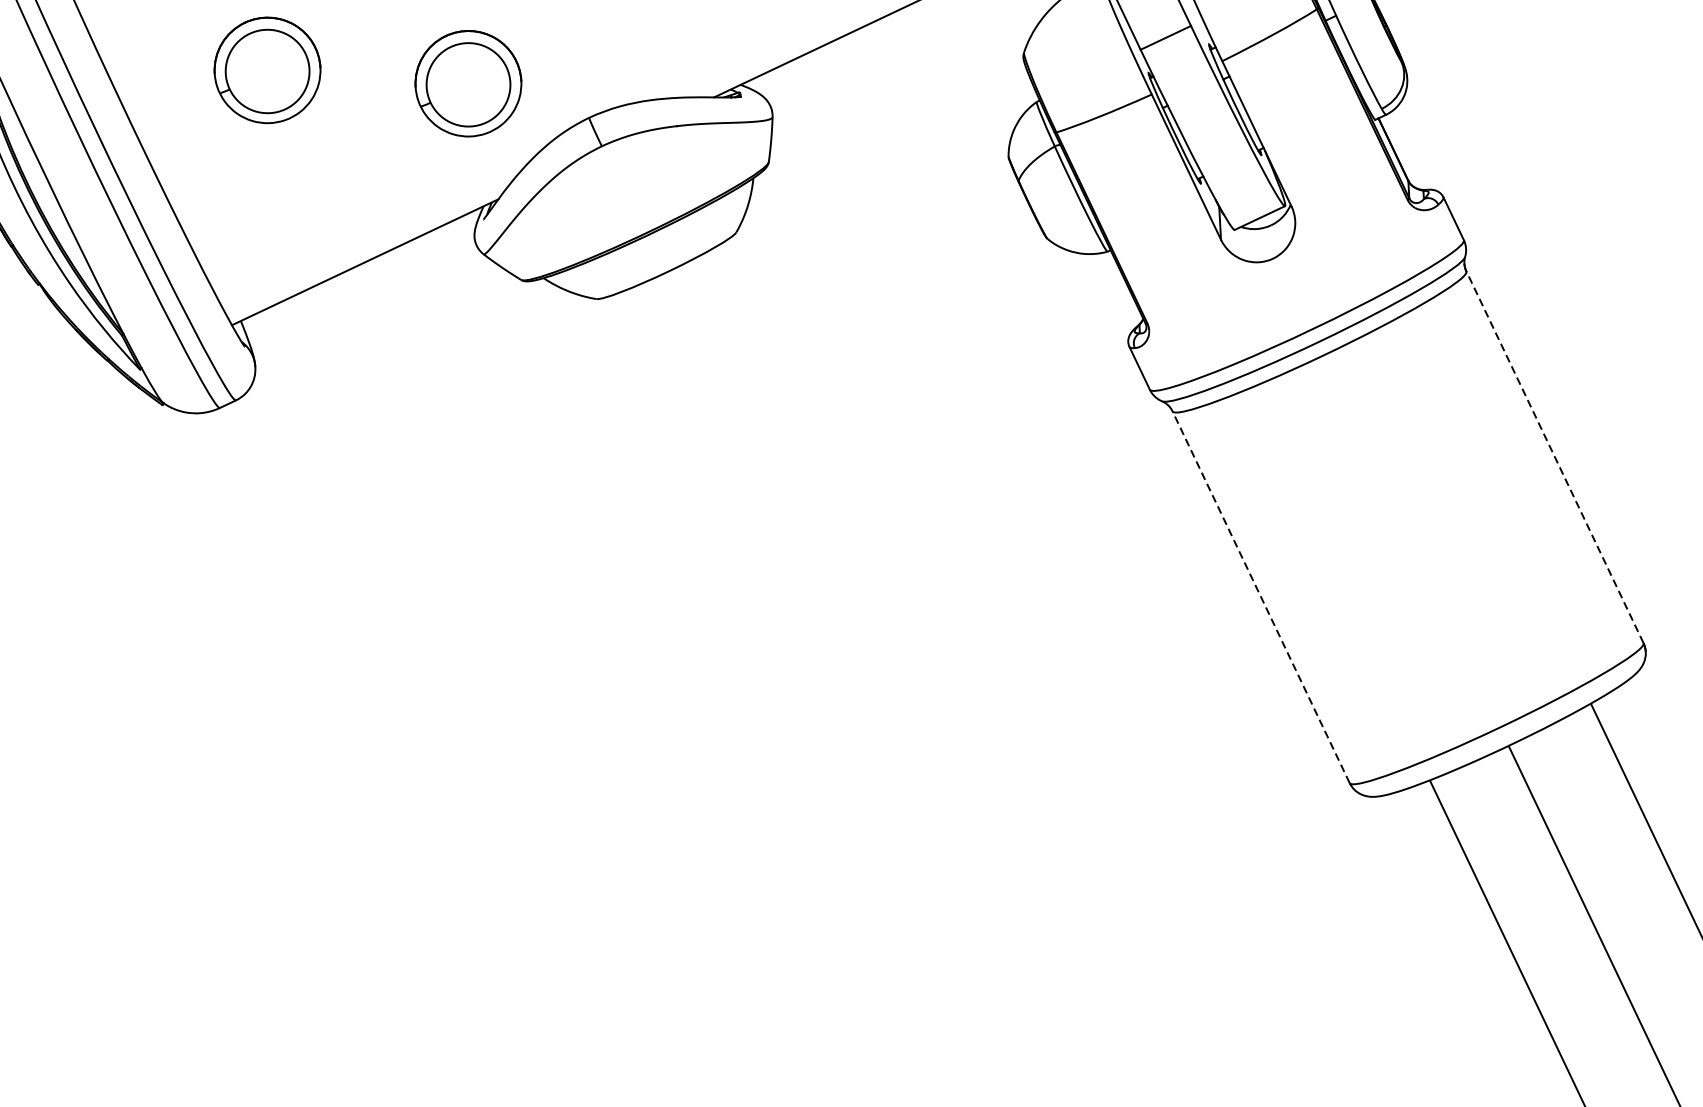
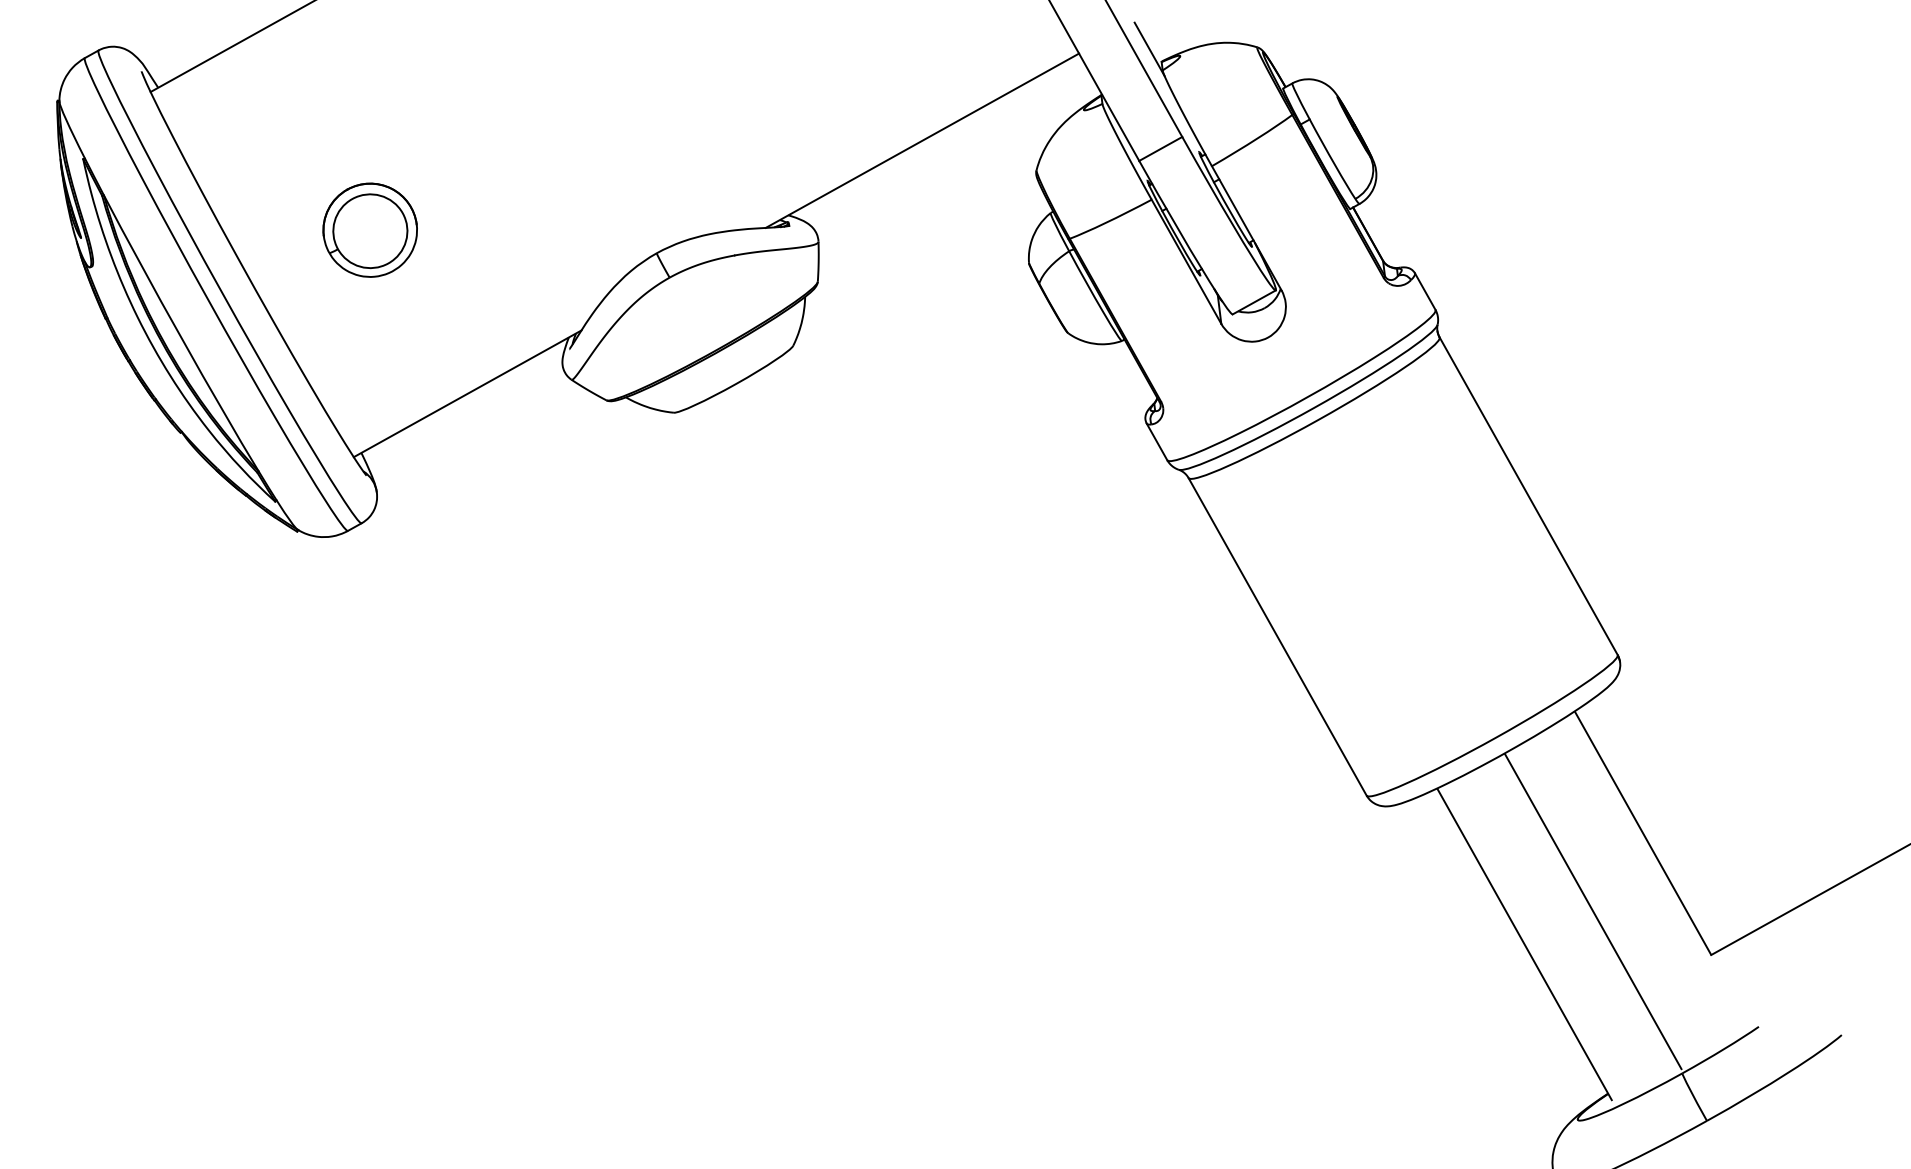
part: (467, 82) -> (547, 229), removed
line: (1554, 456) -> (1528, 495), dashed -> solid
line: (1261, 596) -> (1277, 636), dashed -> solid

